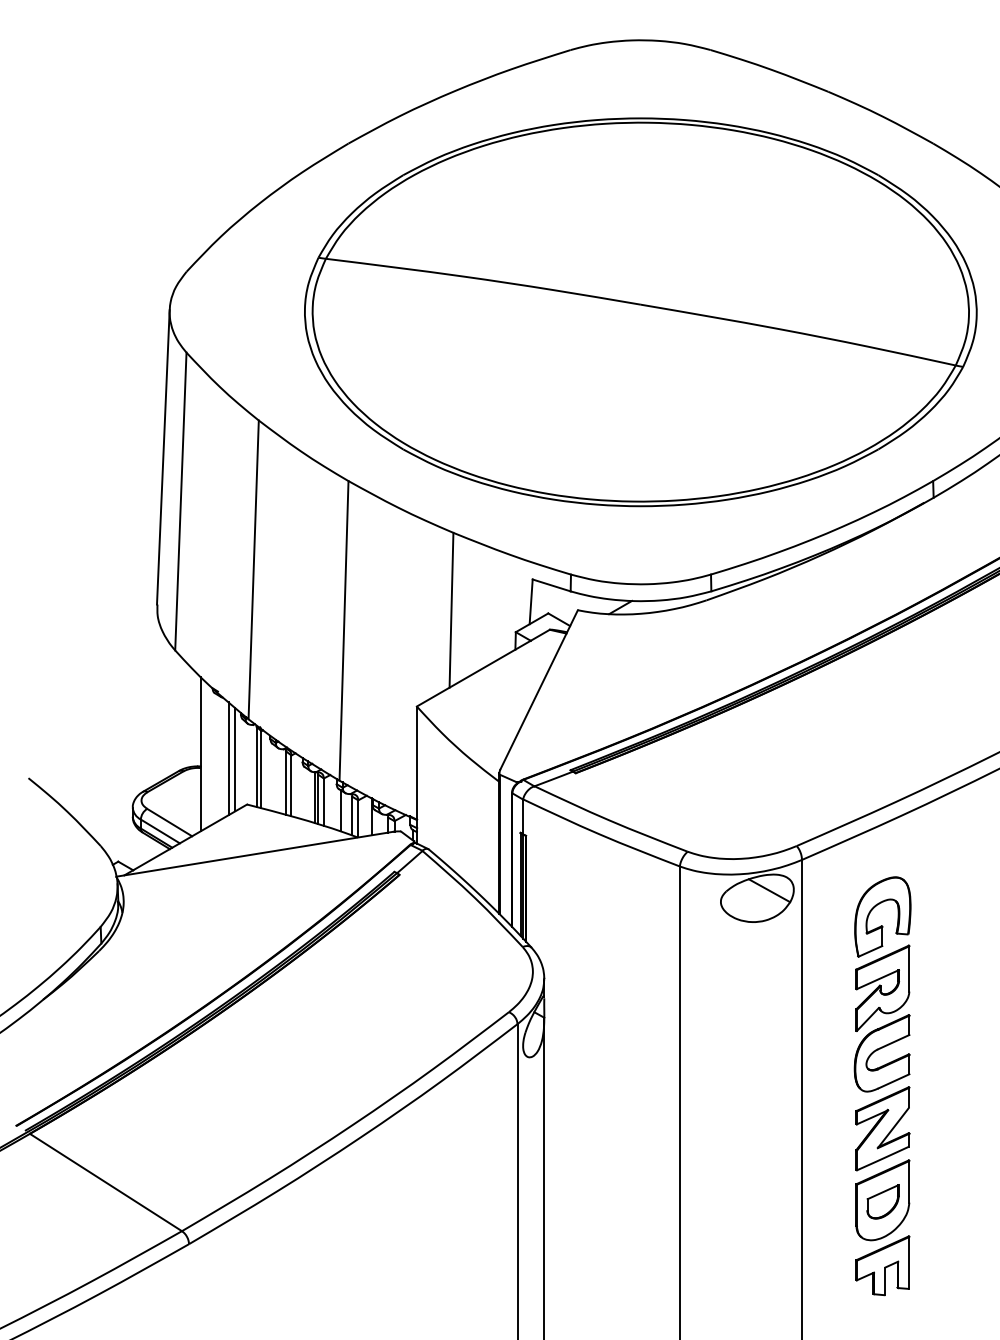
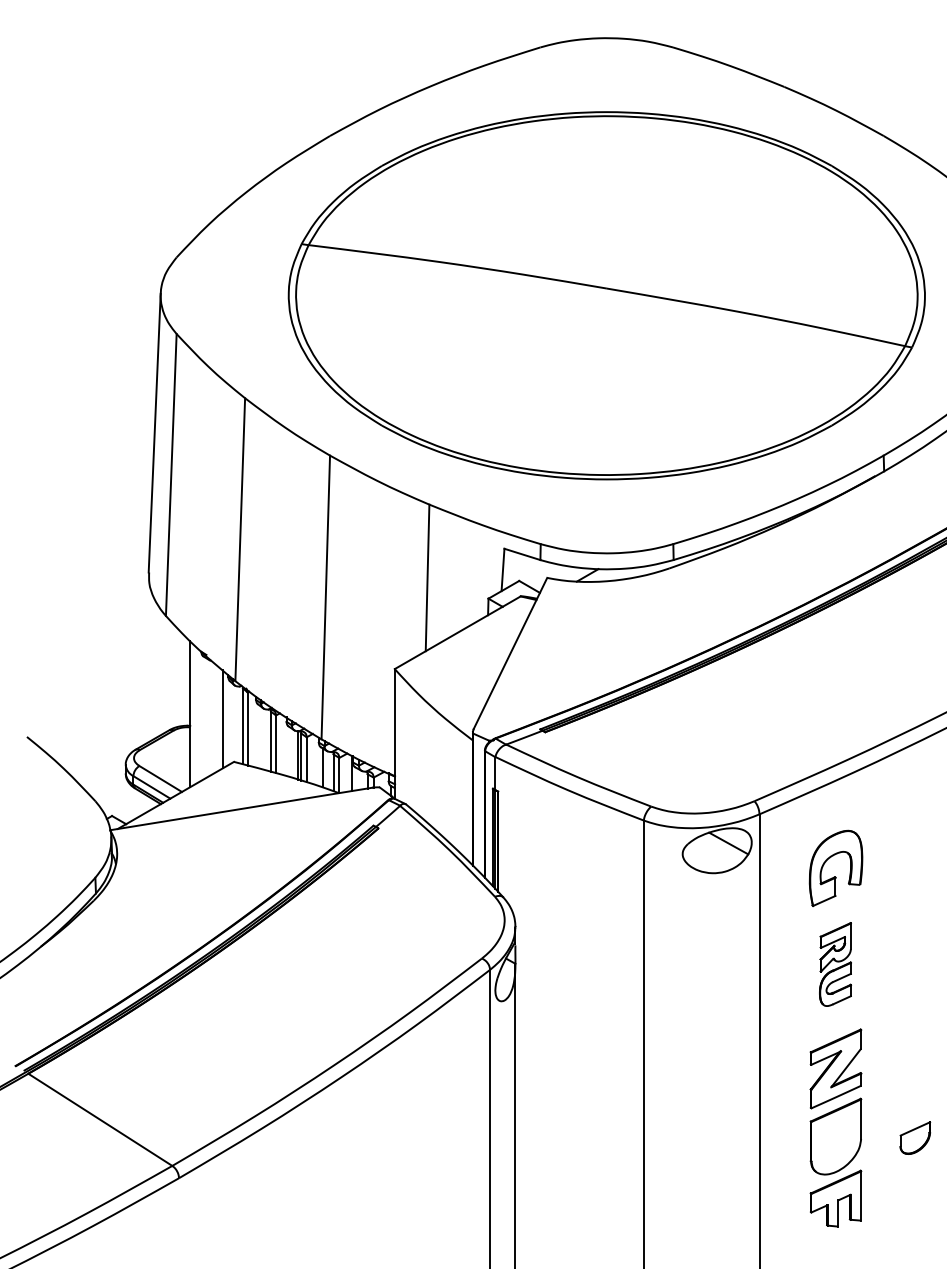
line: (228, 758) -> (216, 718), removed
part: (882, 1018) -> (835, 964), size x0.6
part: (883, 1201) -> (915, 1137), moved

